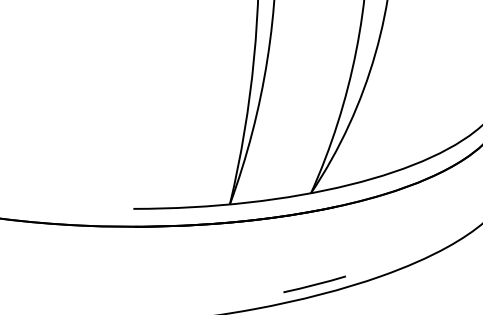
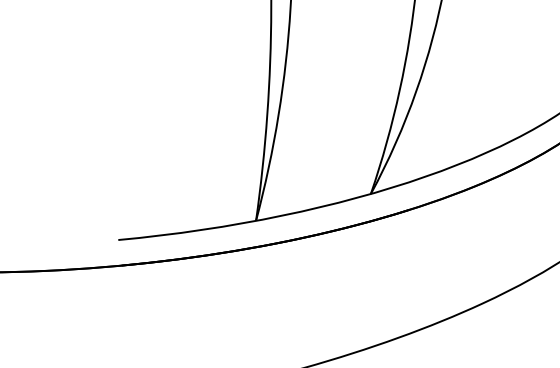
line: (315, 283) -> (389, 322), removed

